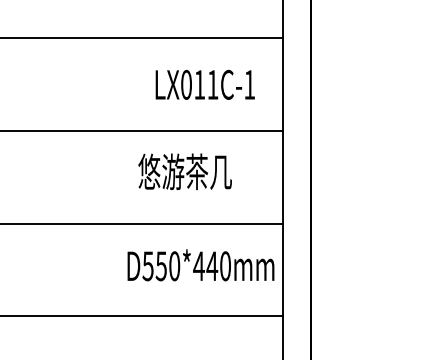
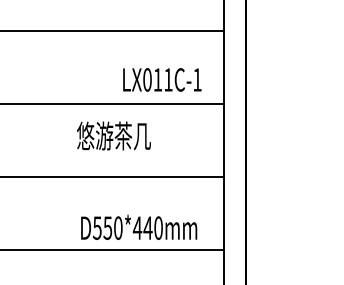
text: (204, 84) -> (161, 79), moved
text: (184, 171) -> (113, 135), moved
text: (200, 265) -> (138, 227), moved

